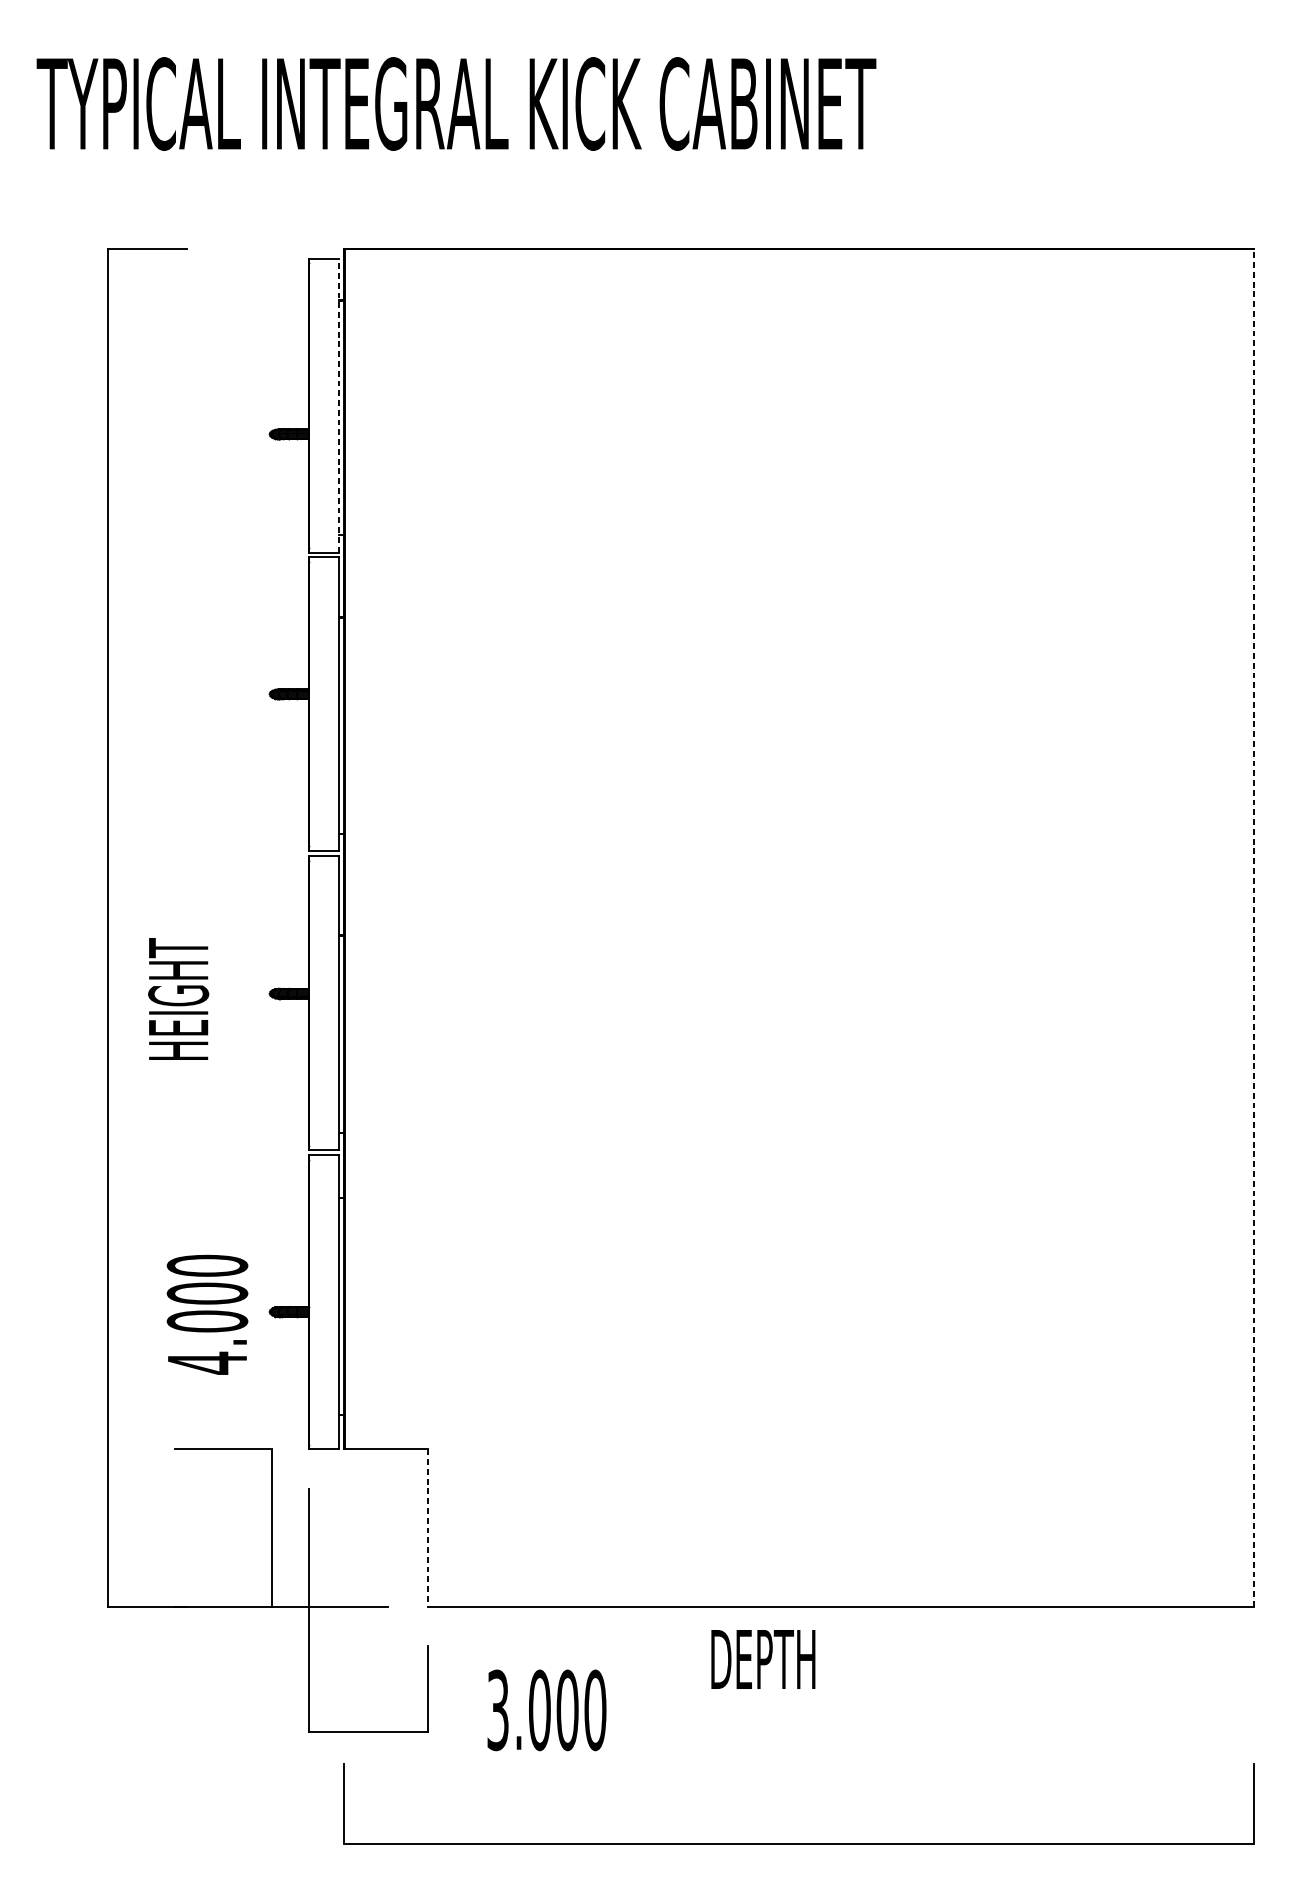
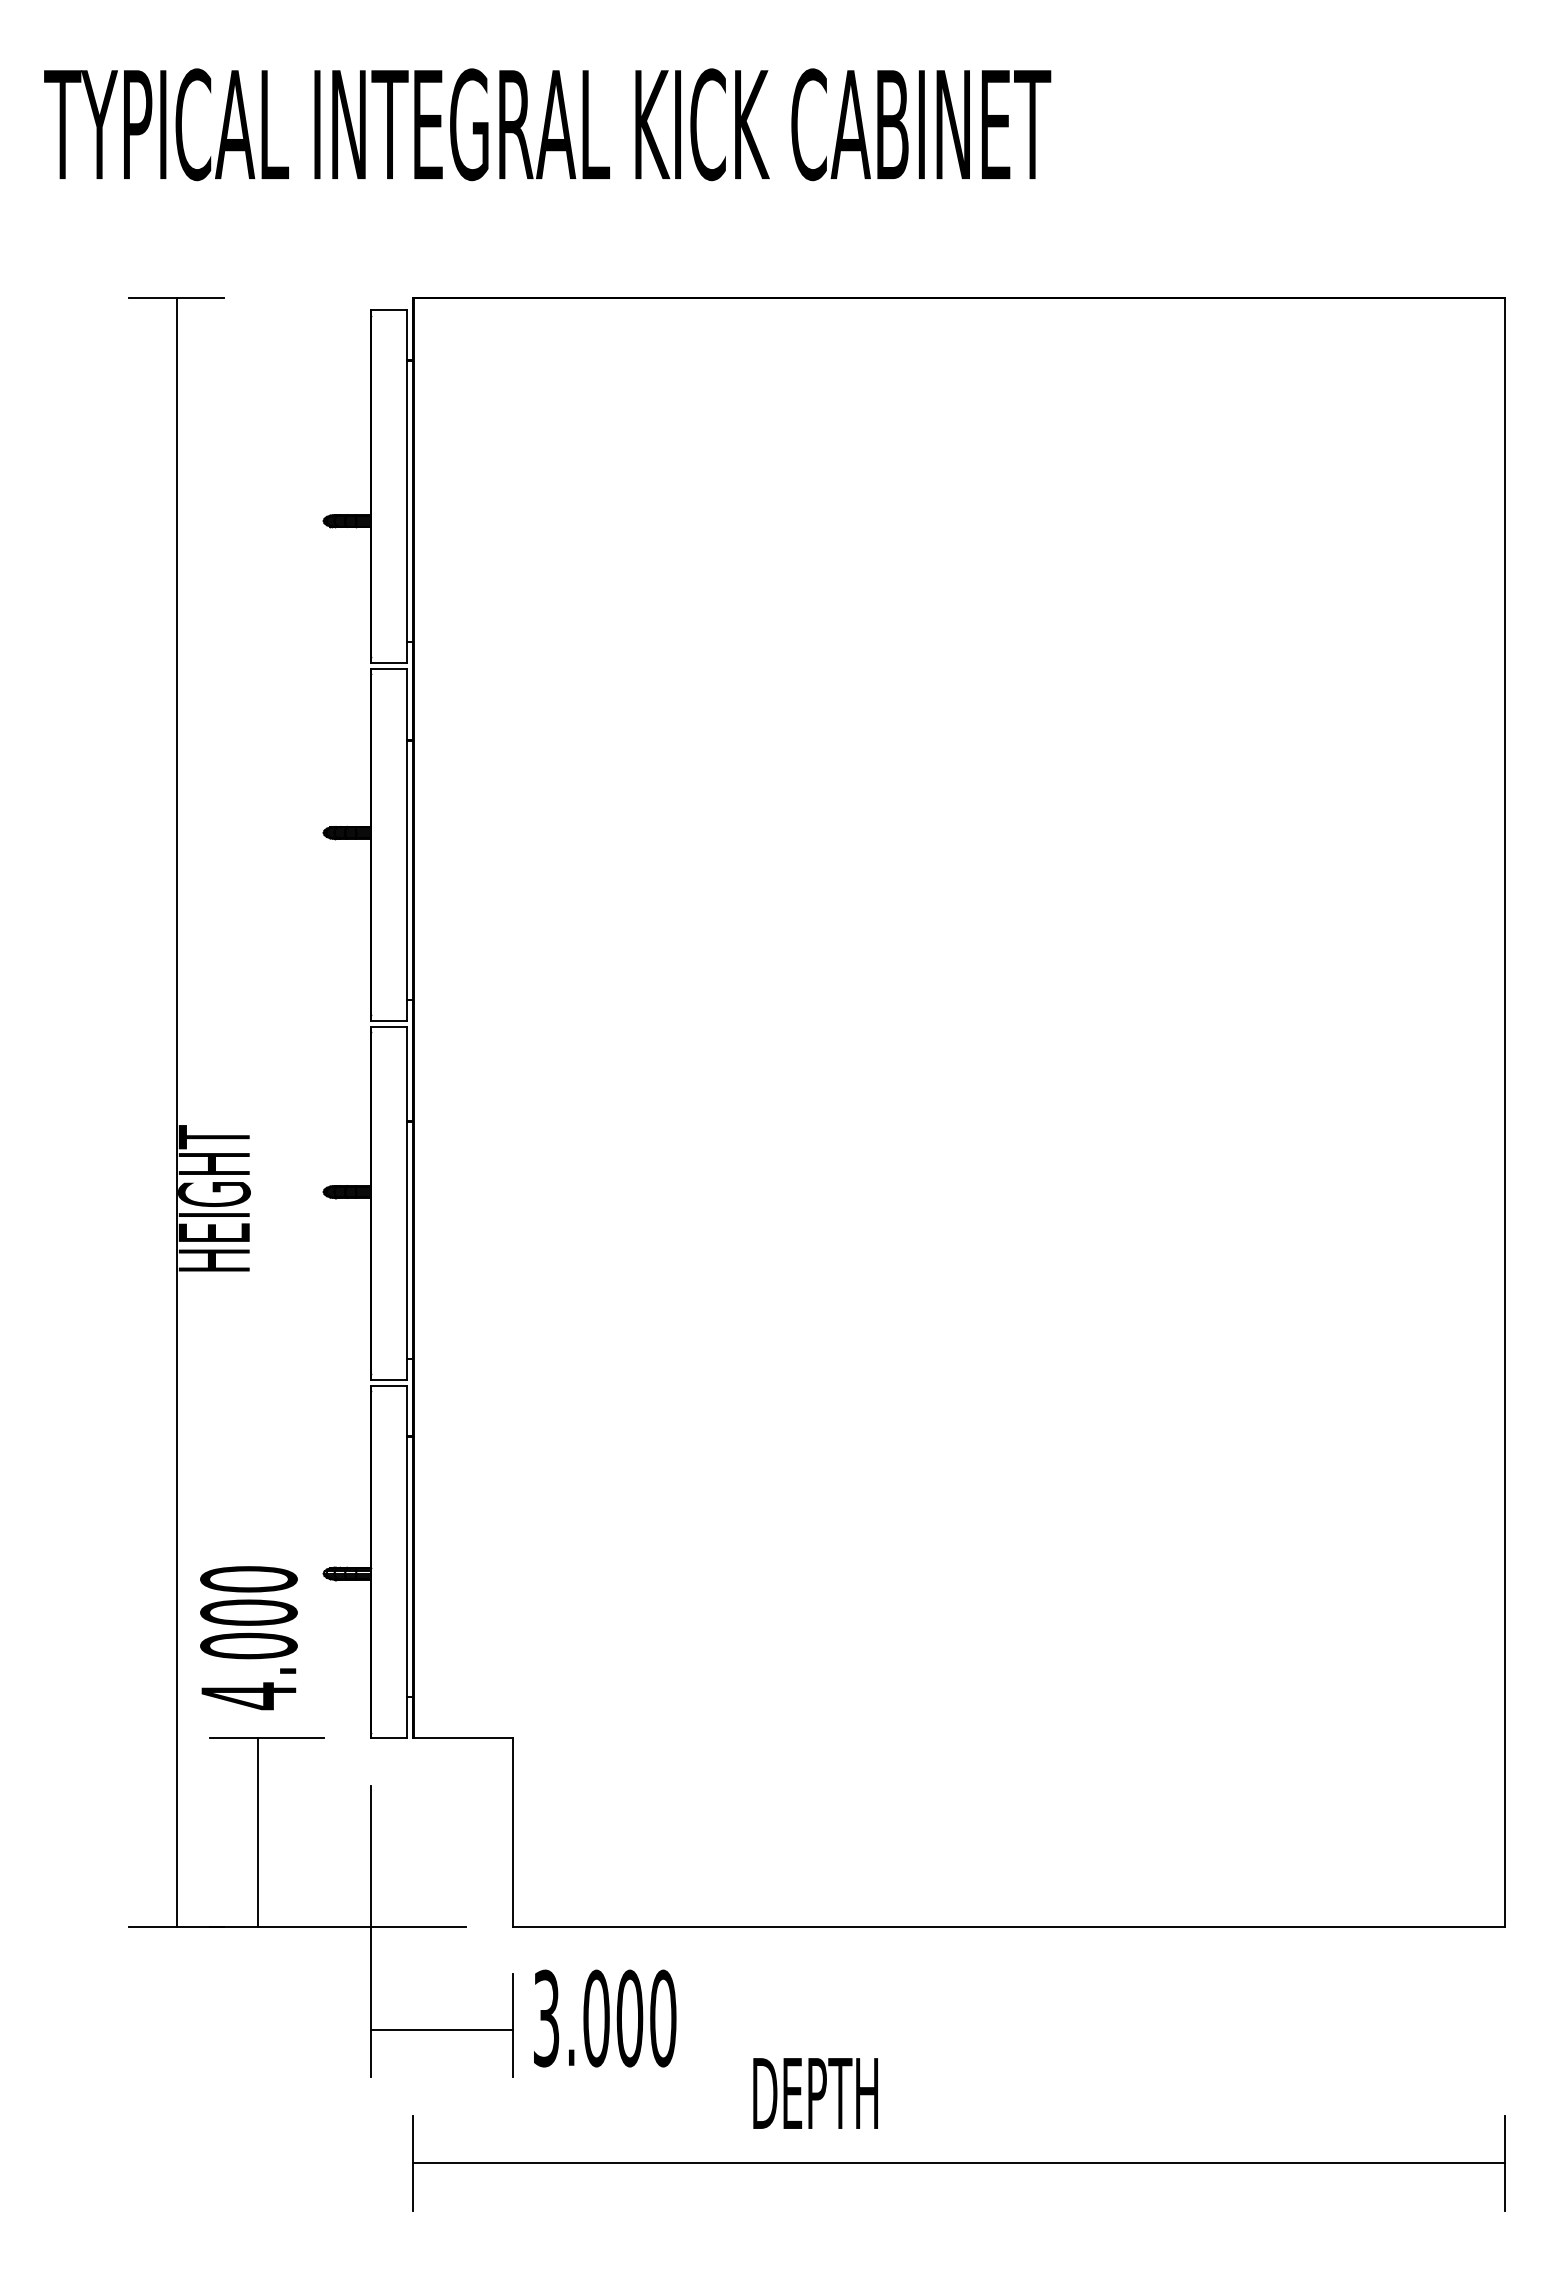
line: (338, 404) -> (406, 485), dashed -> solid
line: (107, 927) -> (176, 1112), moved
line: (1254, 927) -> (1504, 1112), dashed -> solid
text: (207, 1315) -> (248, 1638), moved
line: (271, 1527) -> (257, 1832), moved
line: (428, 1528) -> (513, 1833), dashed -> solid
text: (763, 1659) -> (815, 2093), moved
text: (547, 1710) -> (605, 2018), moved
line: (368, 1732) -> (441, 2030), moved
line: (799, 1843) -> (958, 2163), moved

